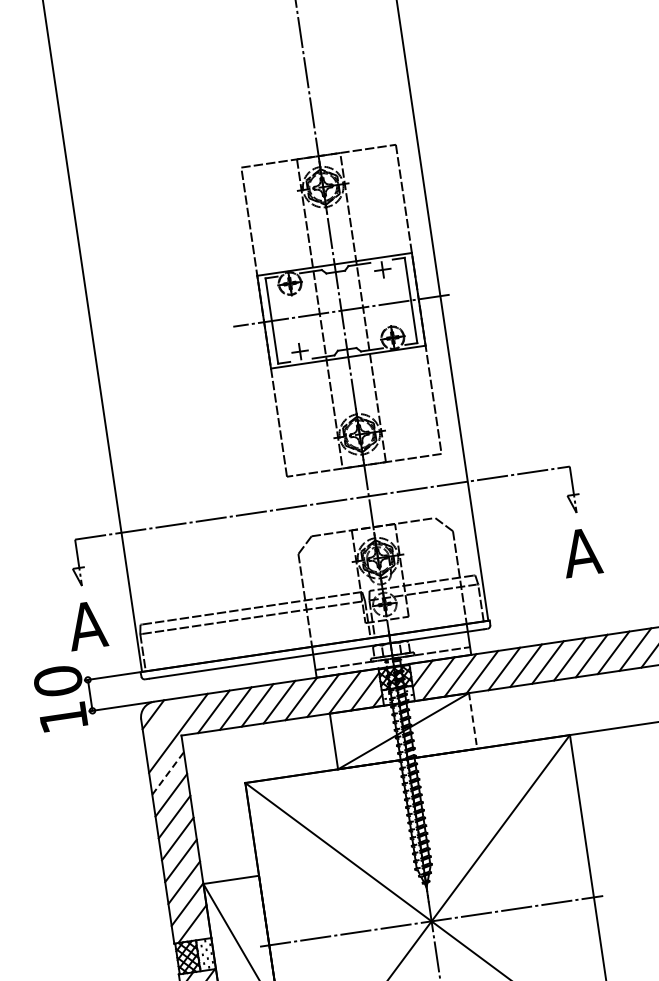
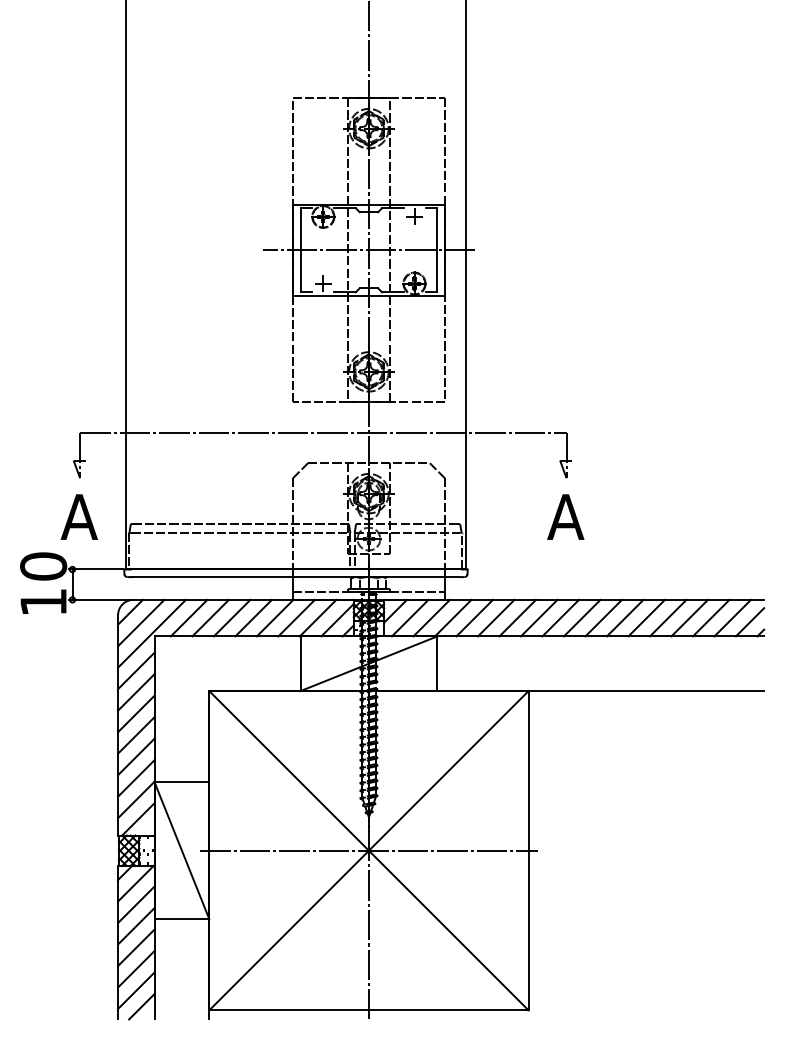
line: (473, 721) -> (437, 664), dashed -> solid
line: (166, 723) -> (141, 622), added
line: (168, 772) -> (136, 670), dashed -> solid

